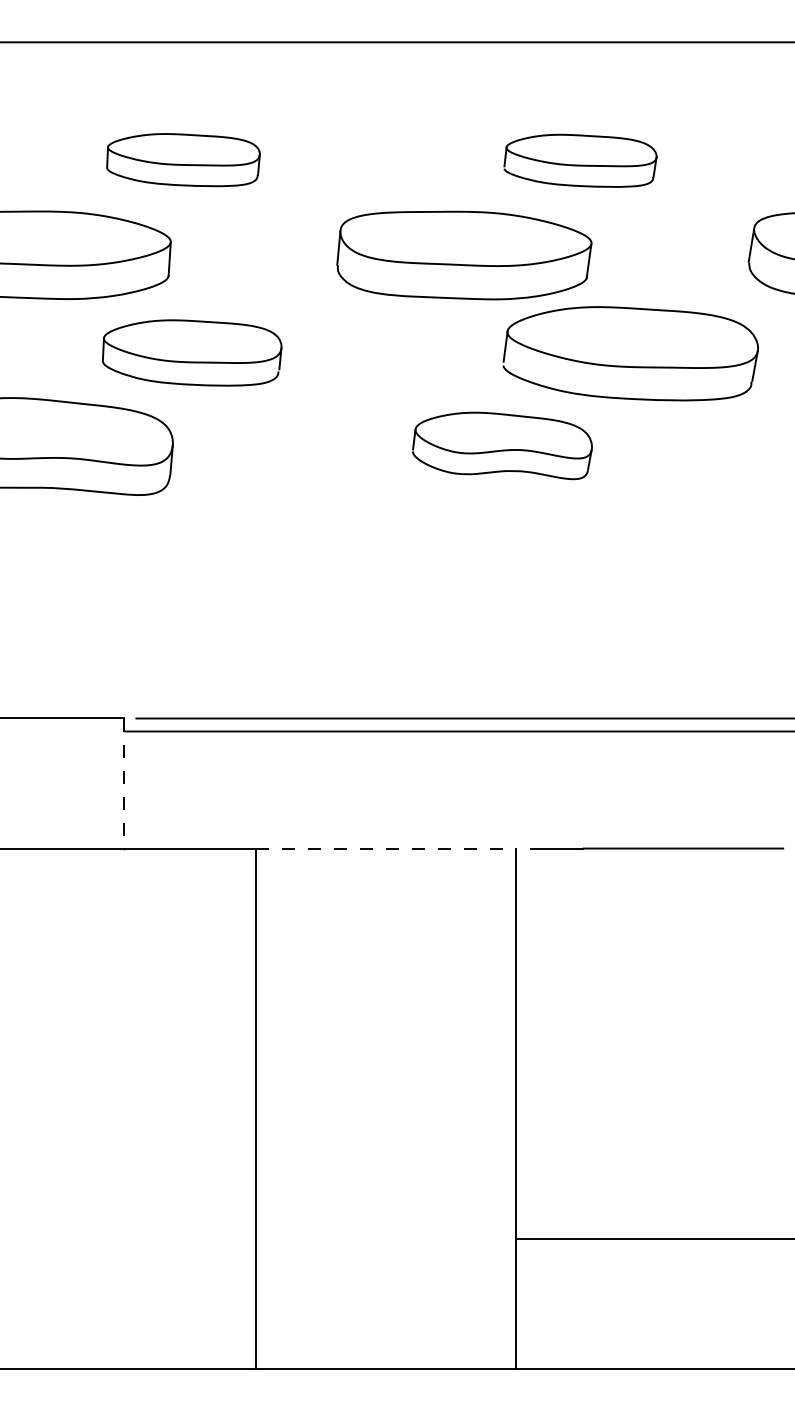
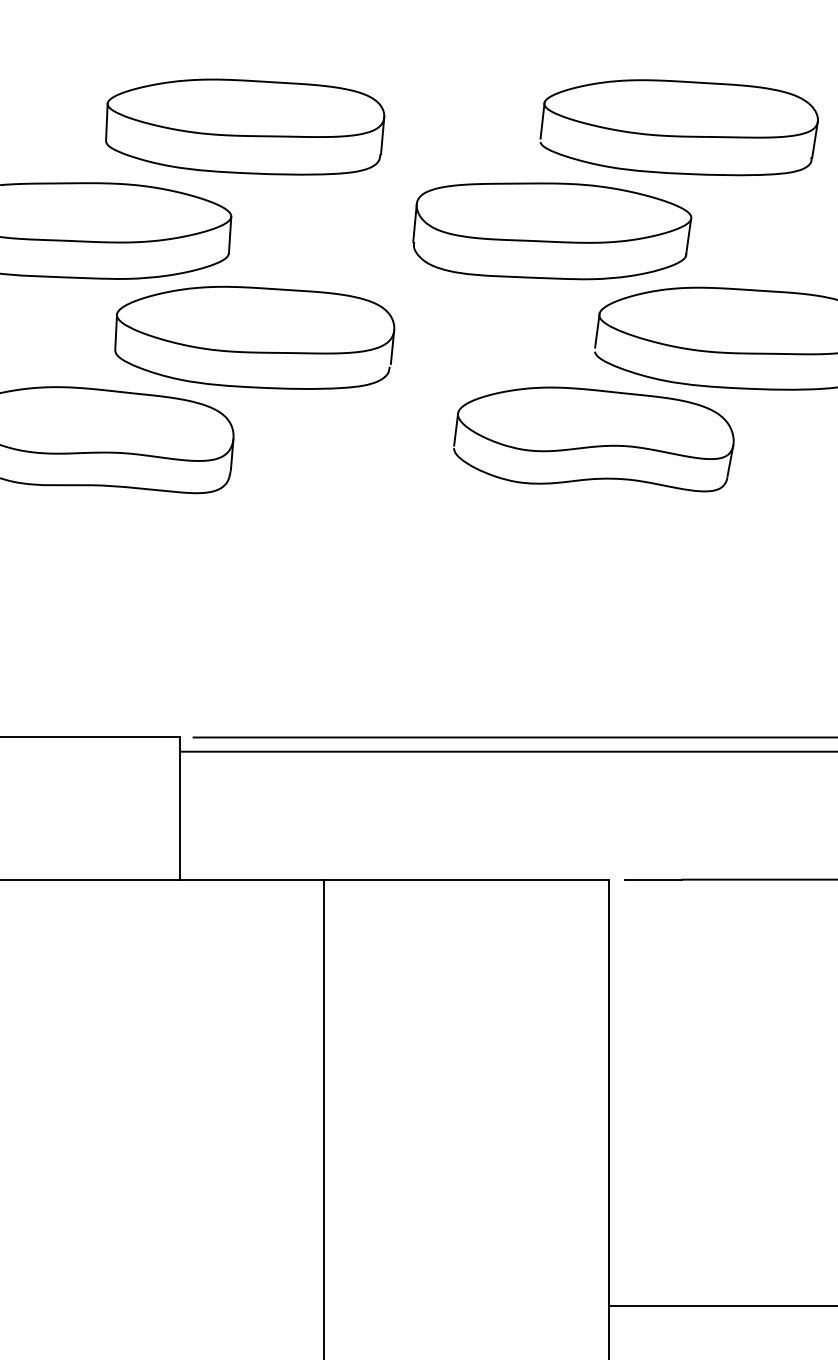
part: (183, 159) -> (245, 126), size x1.67
part: (580, 160) -> (679, 127), size x1.67
part: (191, 352) -> (253, 337), size x1.43
part: (502, 445) -> (593, 439), size x1.43
line: (124, 784) -> (180, 809), dashed -> solid
line: (386, 848) -> (467, 879), dashed -> solid

